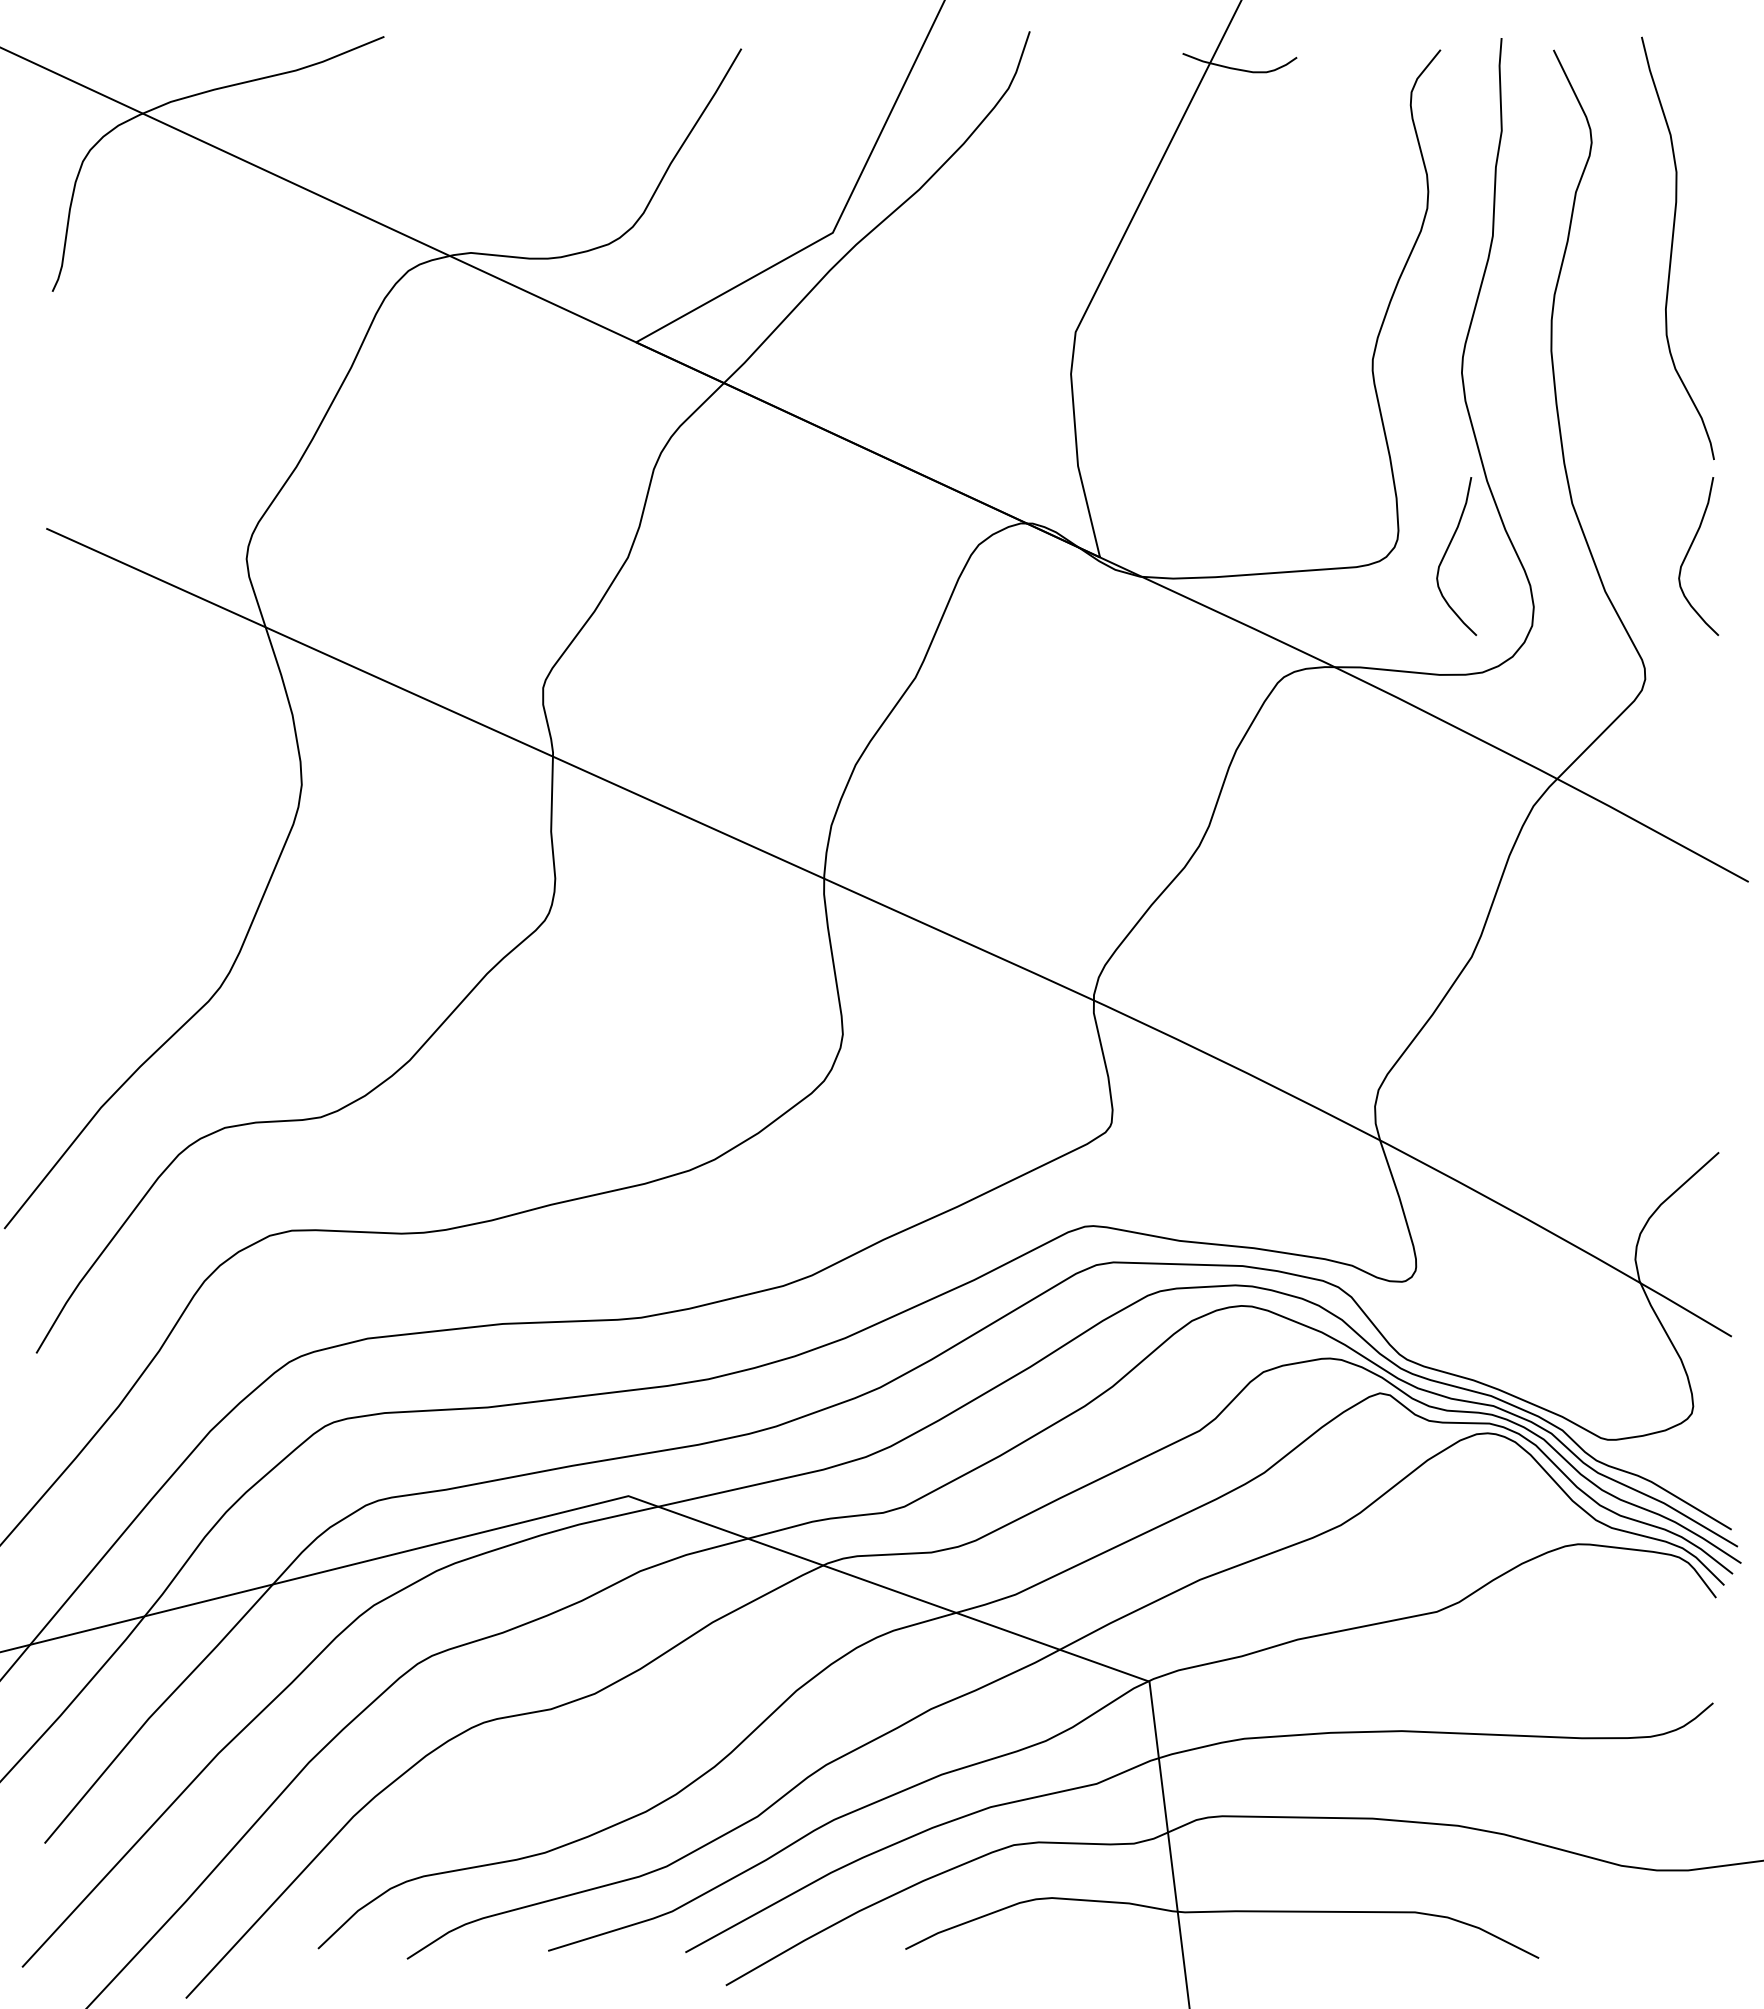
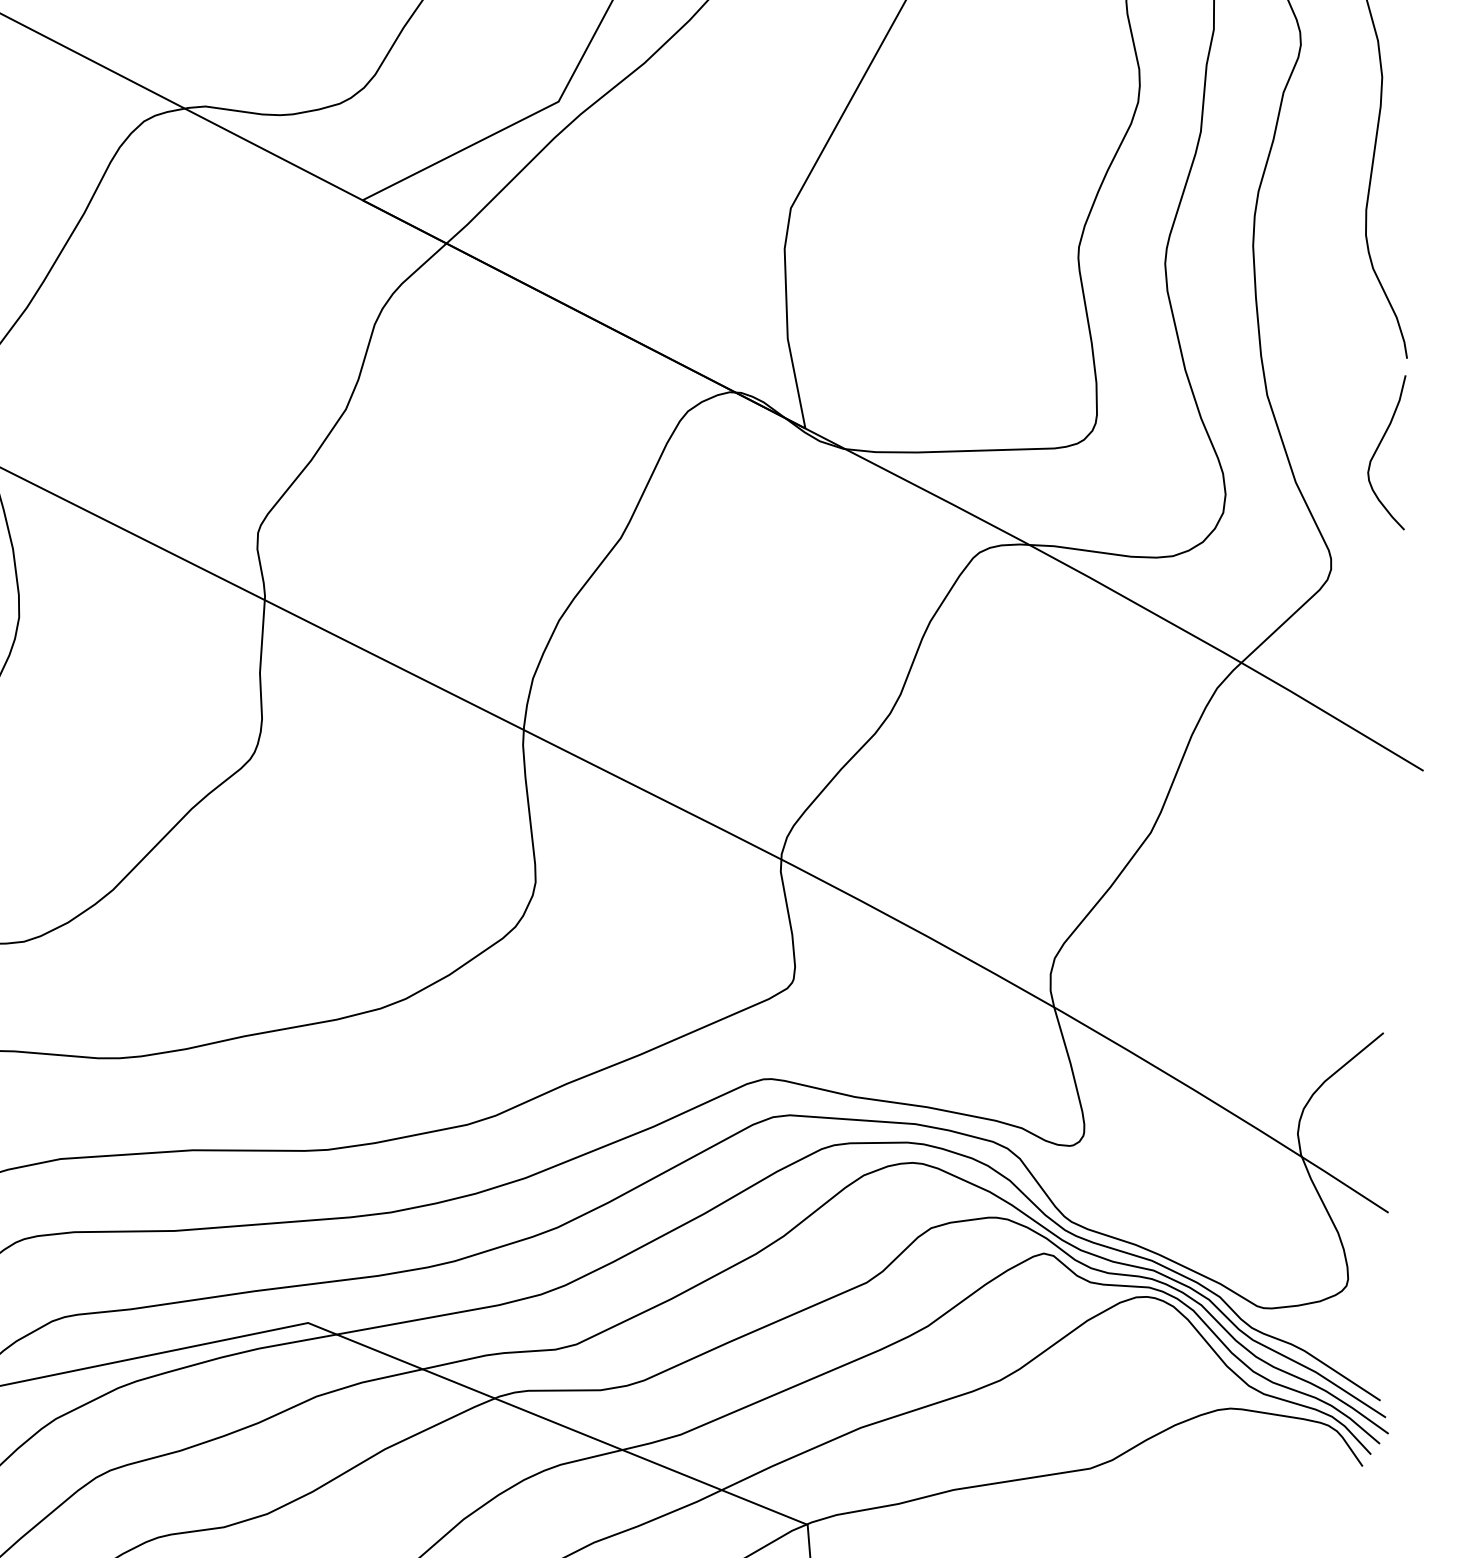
curve: (1447, 551) -> (1143, 436), removed

